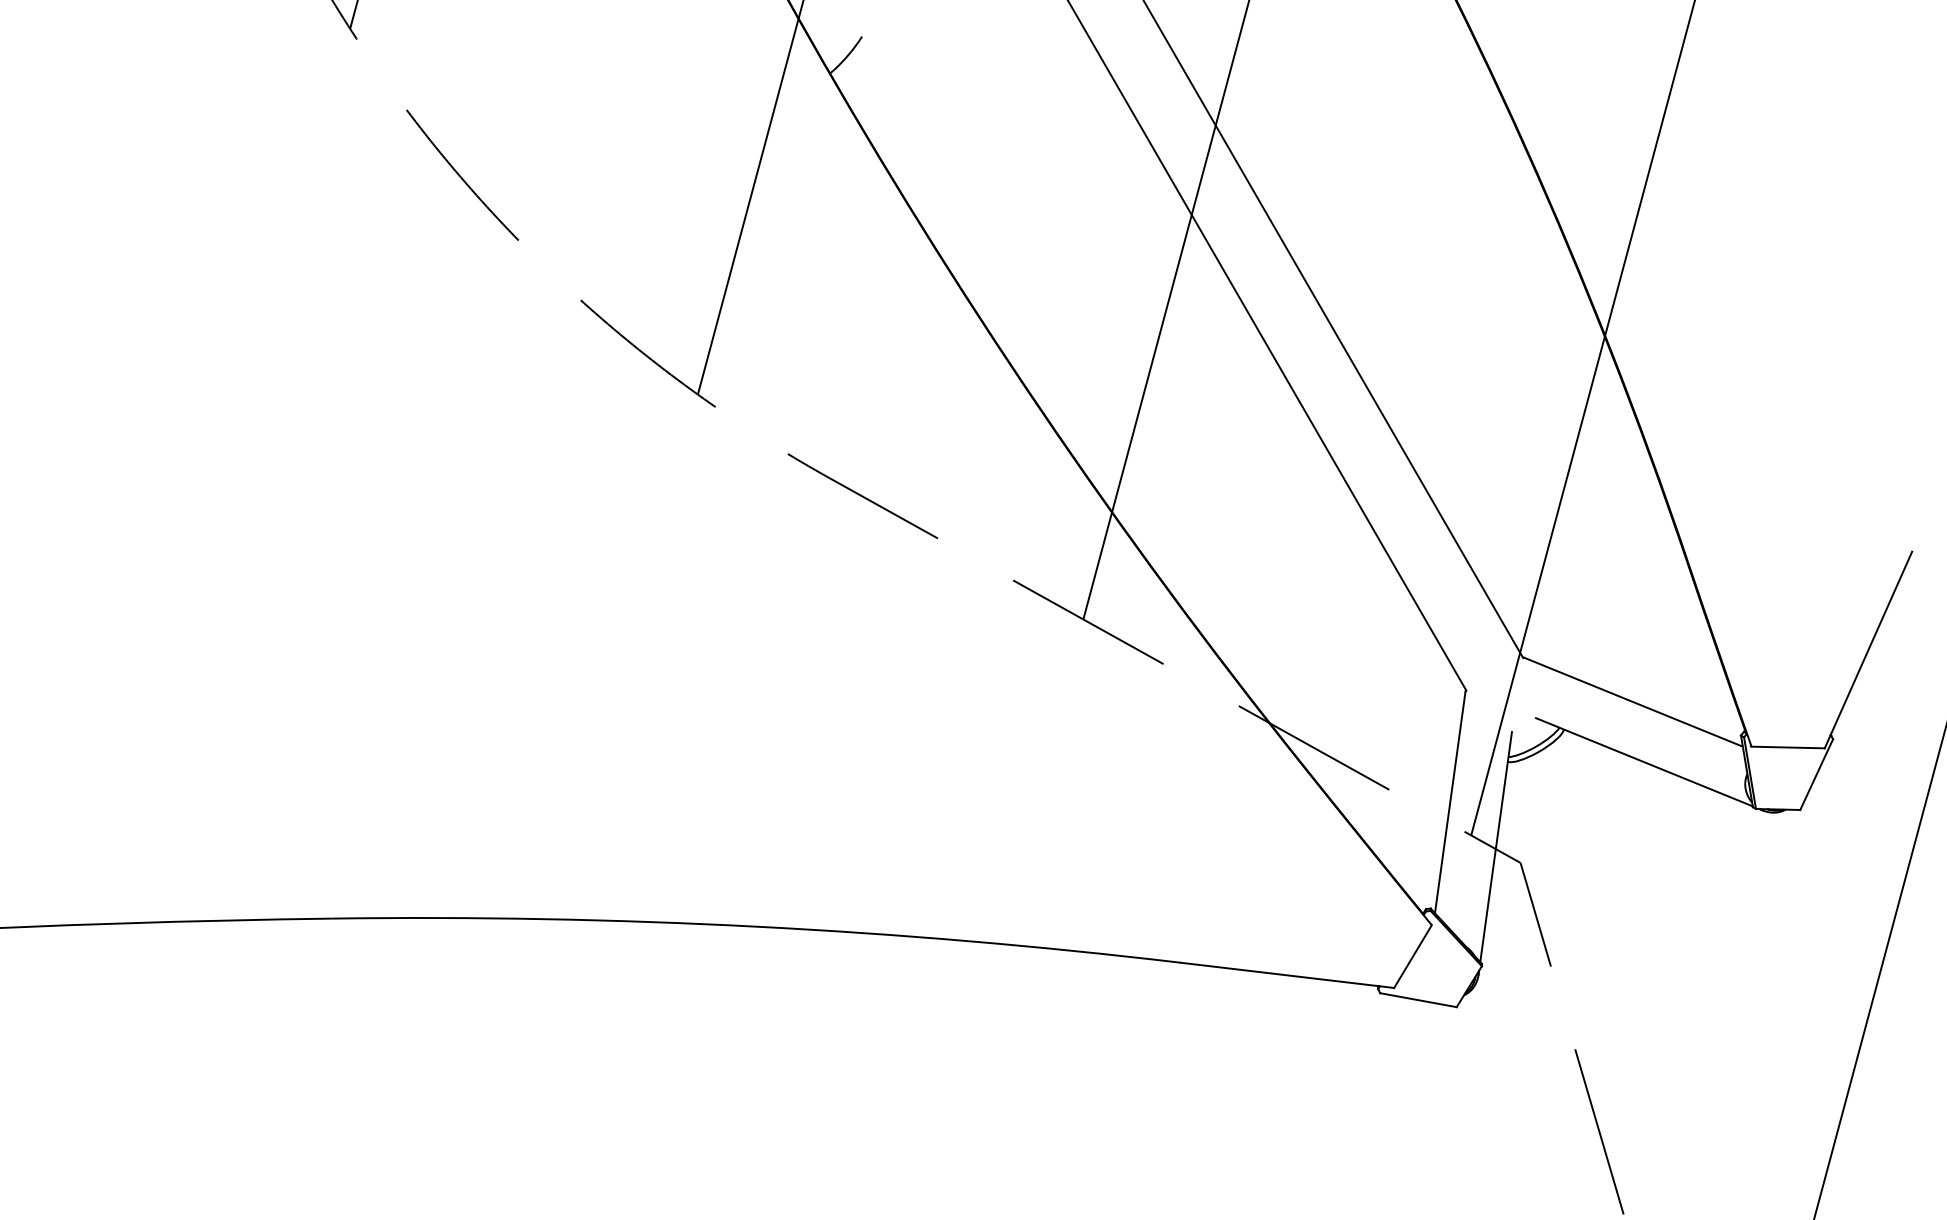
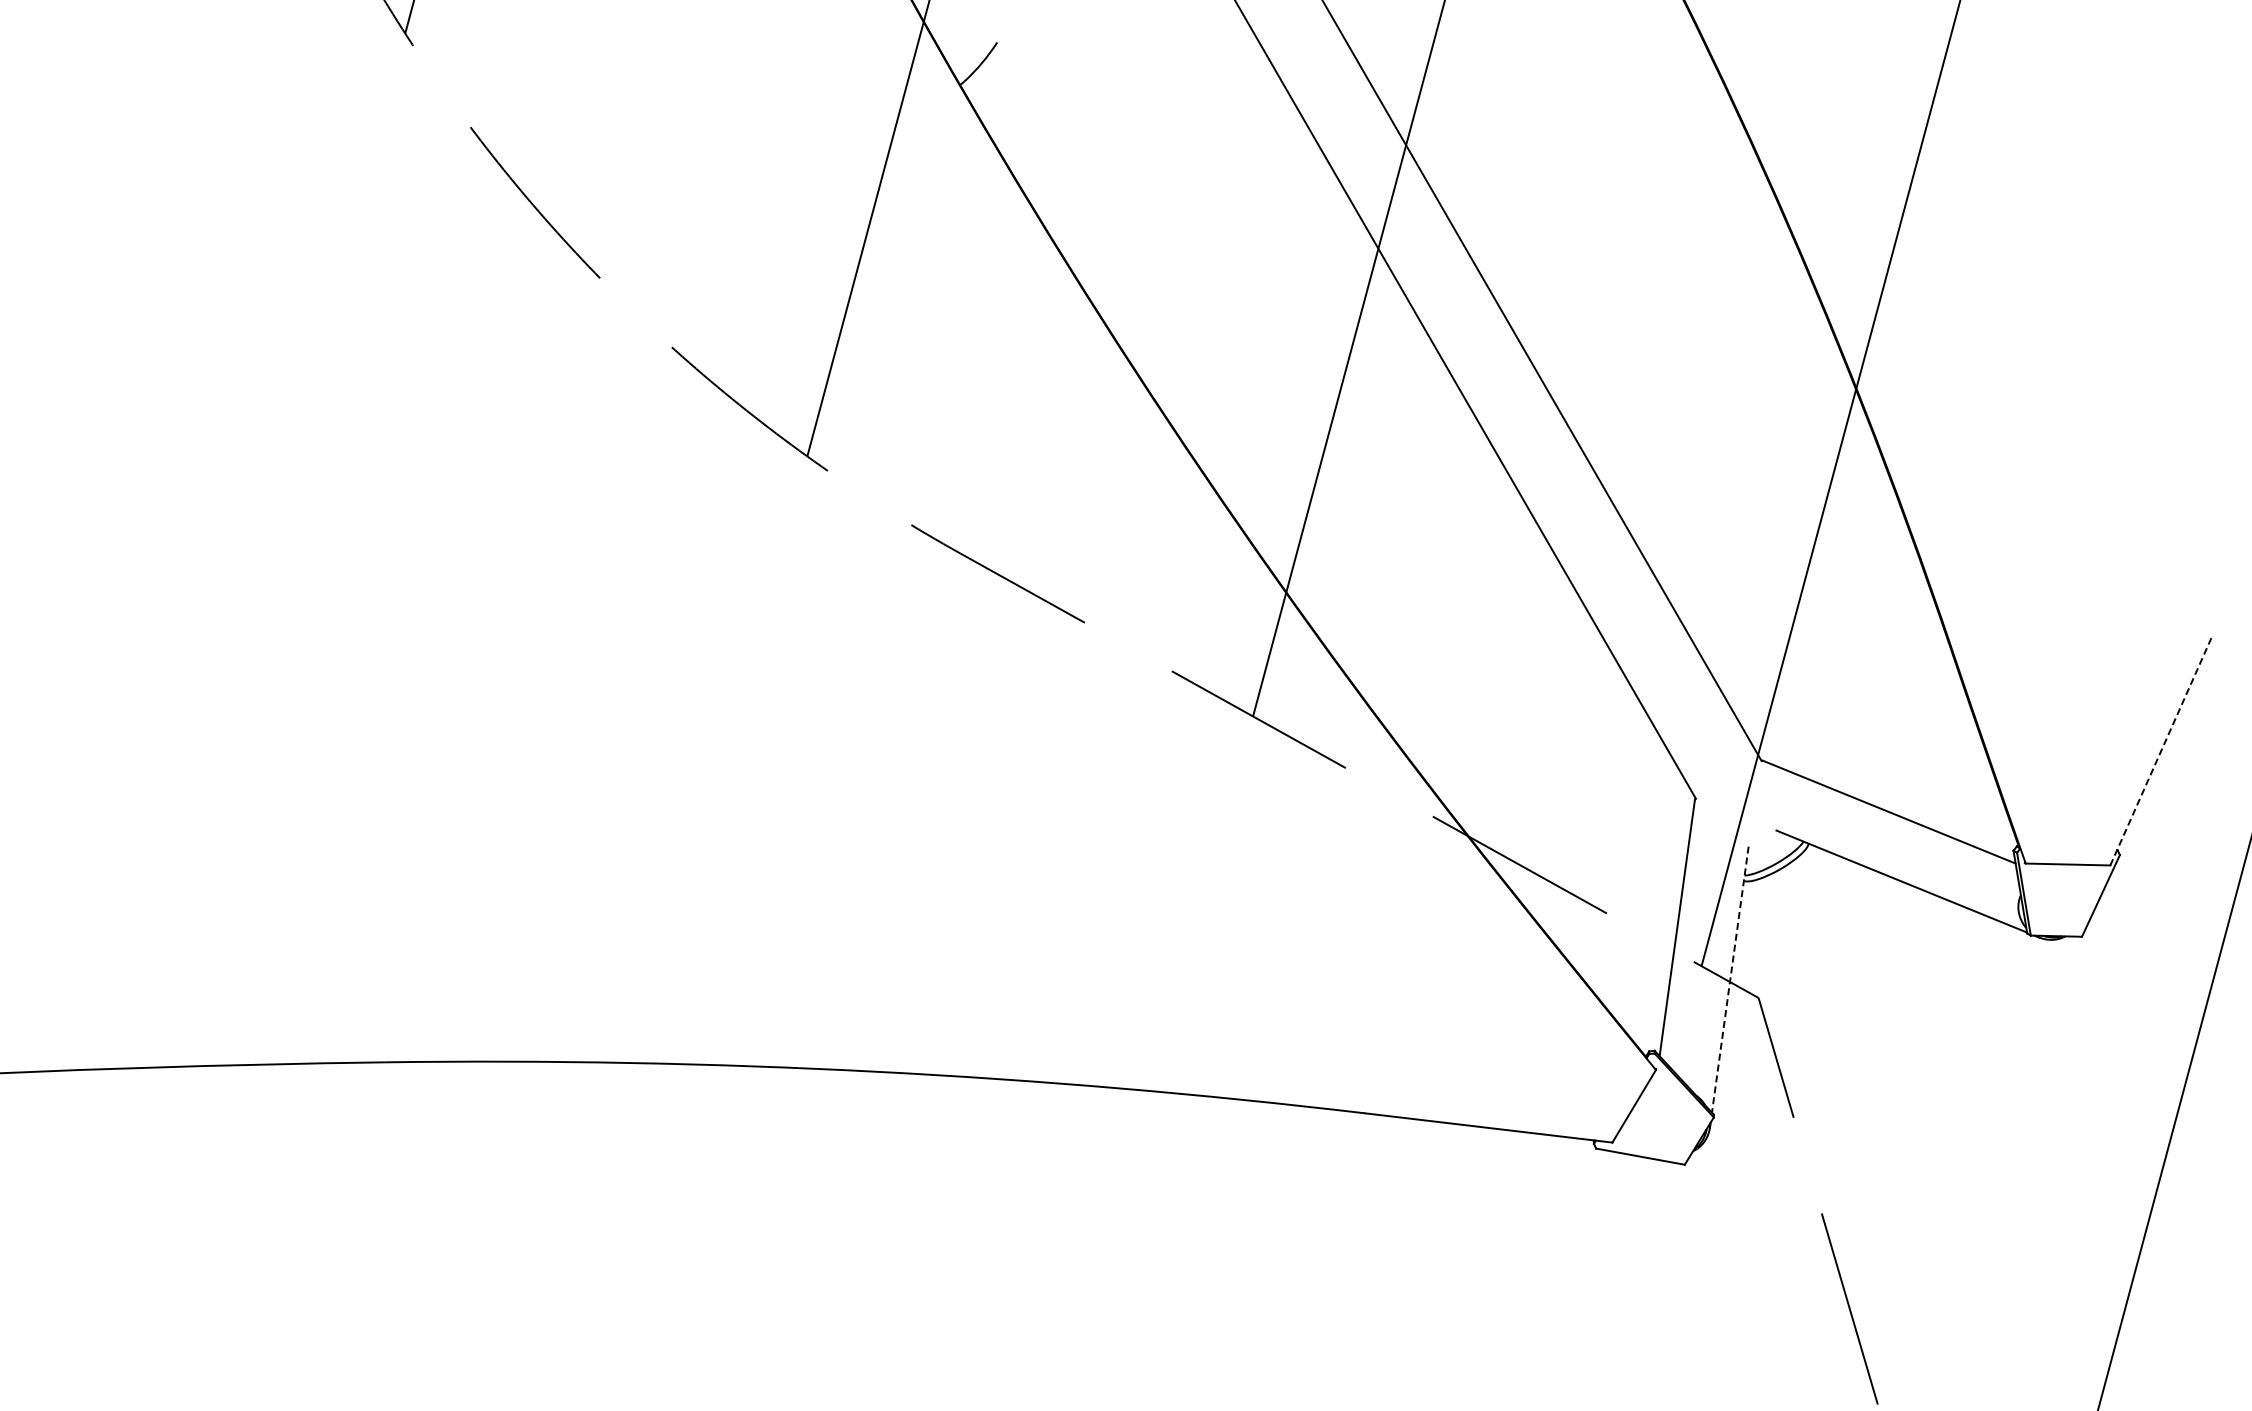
line: (1868, 650) -> (2160, 752), solid -> dashed
line: (1496, 847) -> (1730, 980), solid -> dashed

